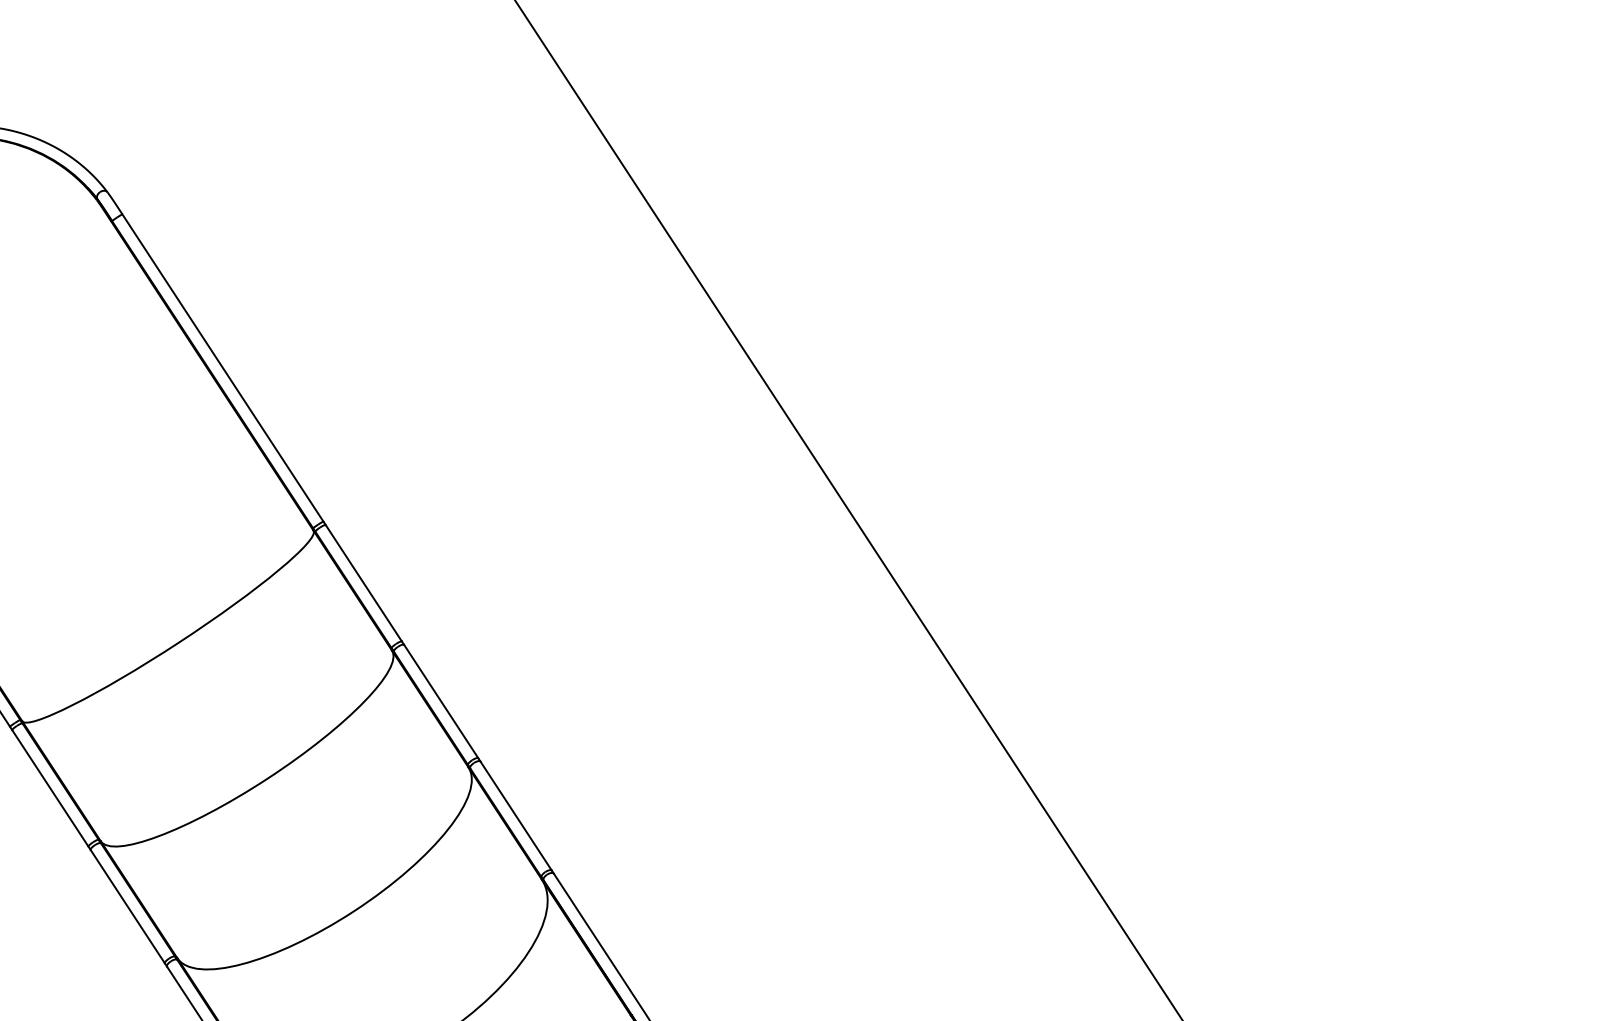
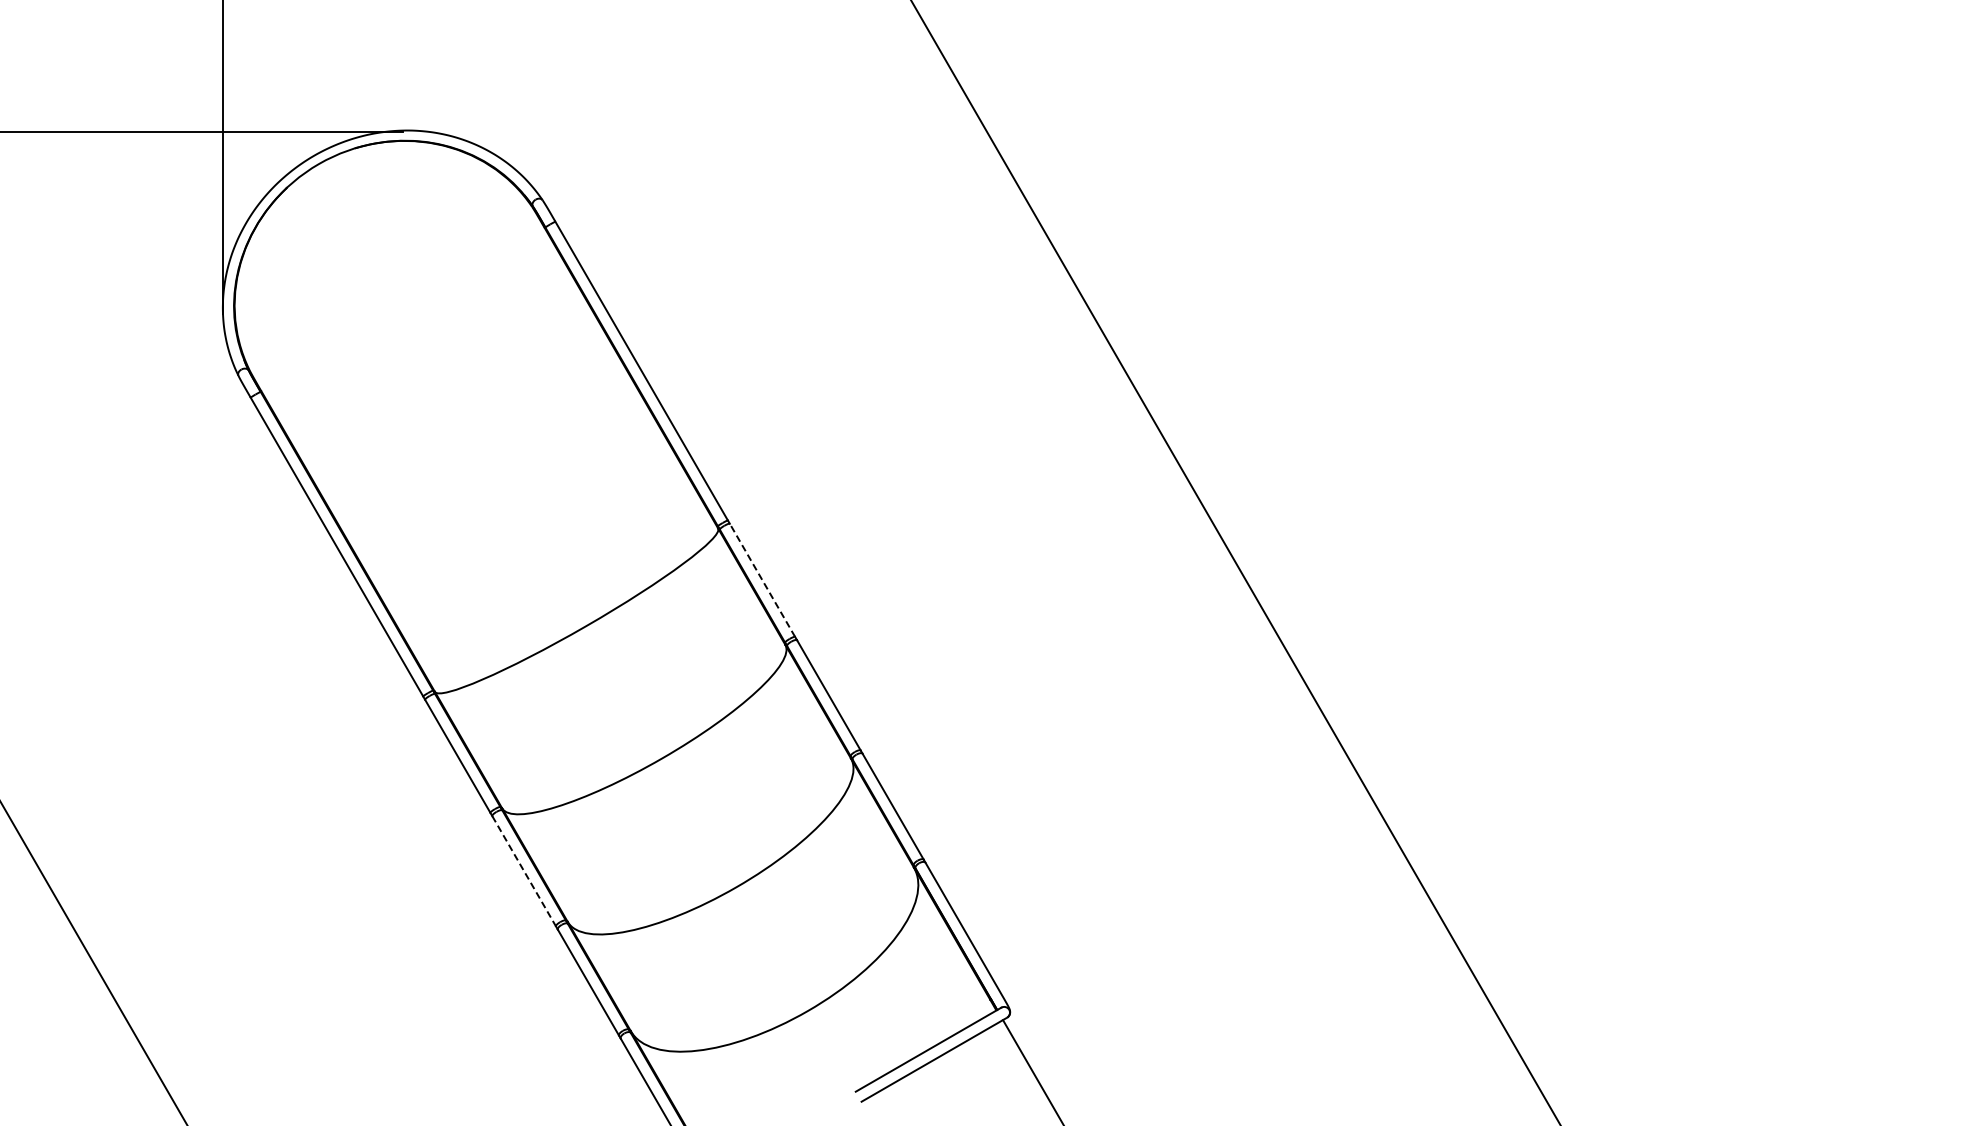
line: (363, 582) -> (762, 579), solid -> dashed
line: (128, 906) -> (524, 871), solid -> dashed

